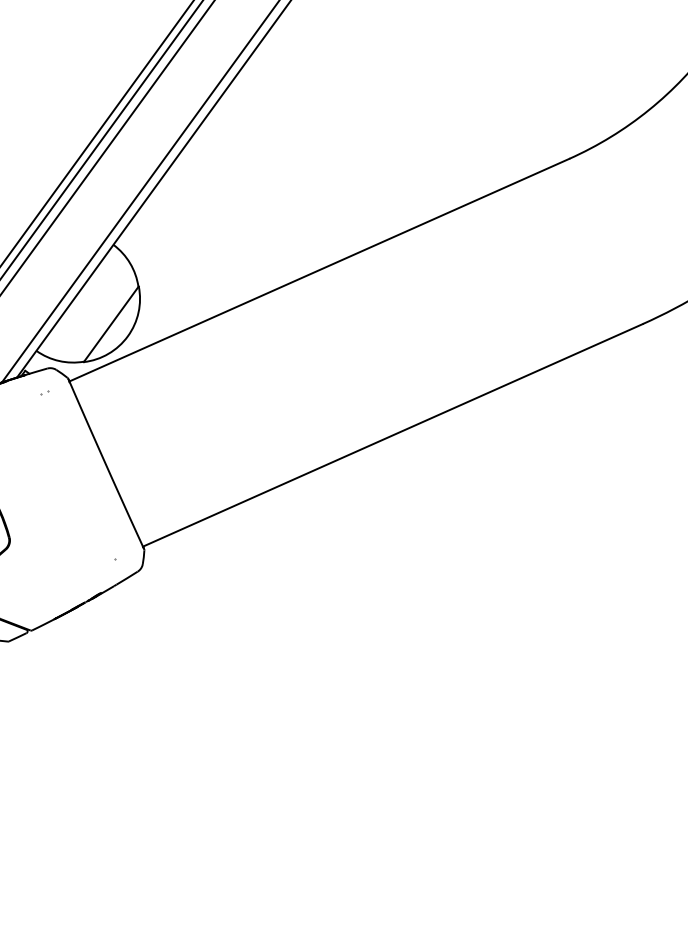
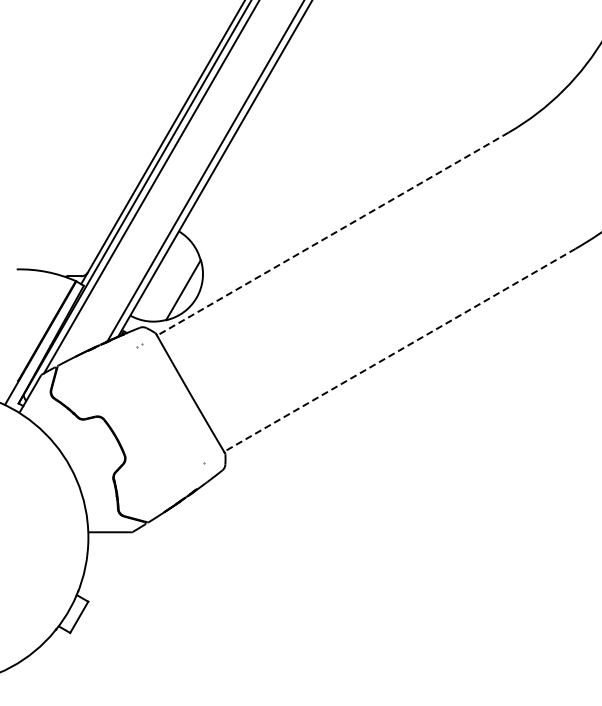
line: (318, 270) -> (332, 234), solid -> dashed
line: (392, 435) -> (399, 350), solid -> dashed

